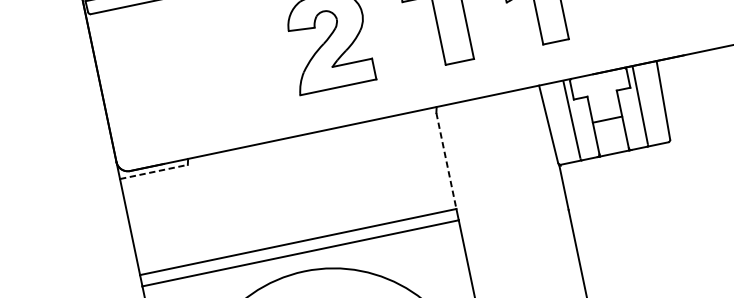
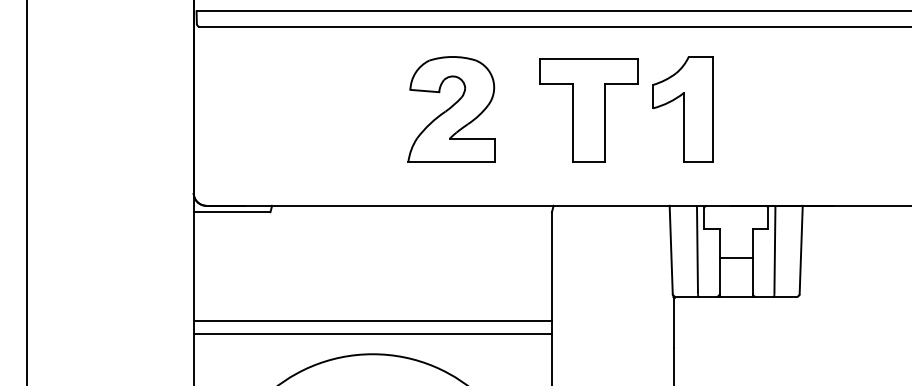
line: (446, 161) -> (551, 267), dashed -> solid
line: (154, 172) -> (232, 212), dashed -> solid

